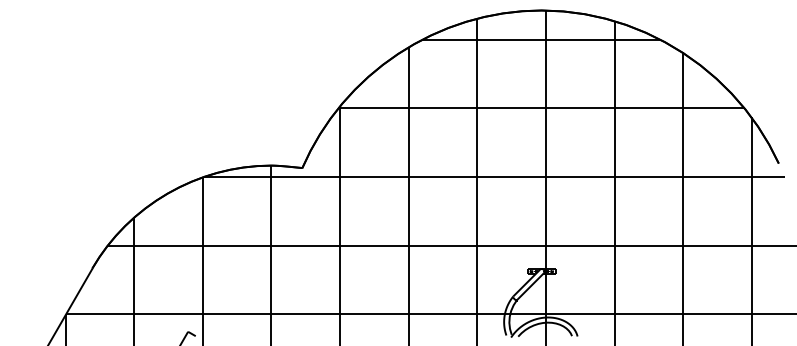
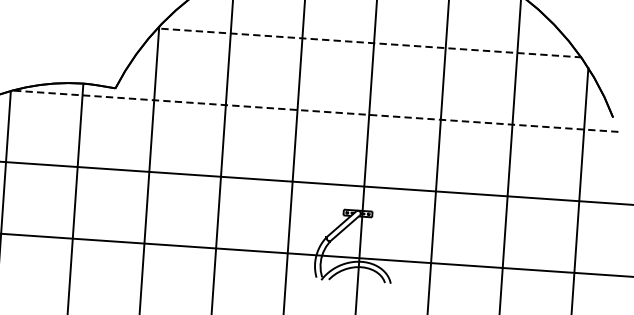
line: (541, 108) -> (369, 43), solid -> dashed
line: (494, 176) -> (315, 110), solid -> dashed

